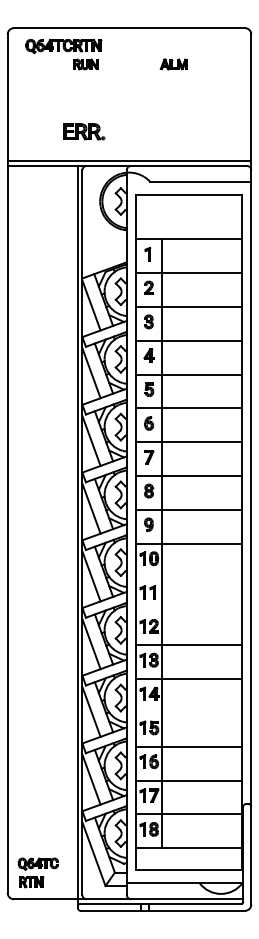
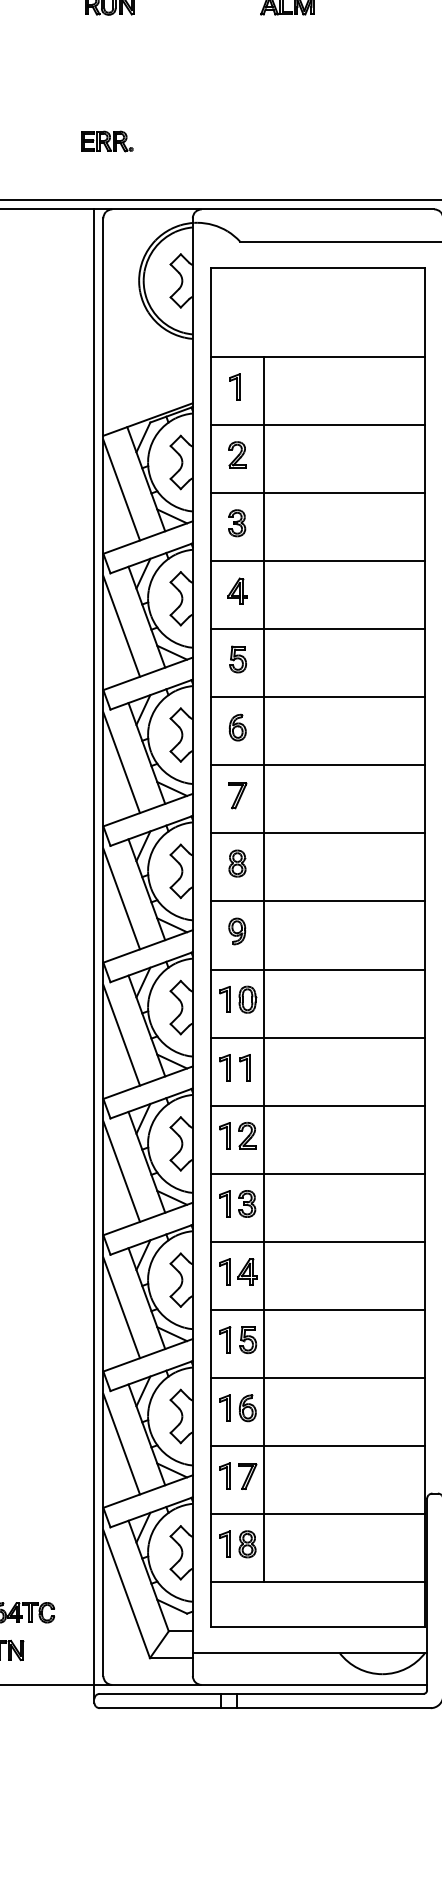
part: (84, 132) -> (107, 142), size x0.62
line: (188, 577) -> (316, 1037), added
line: (188, 611) -> (316, 1105), added
line: (188, 712) -> (316, 1309), added

